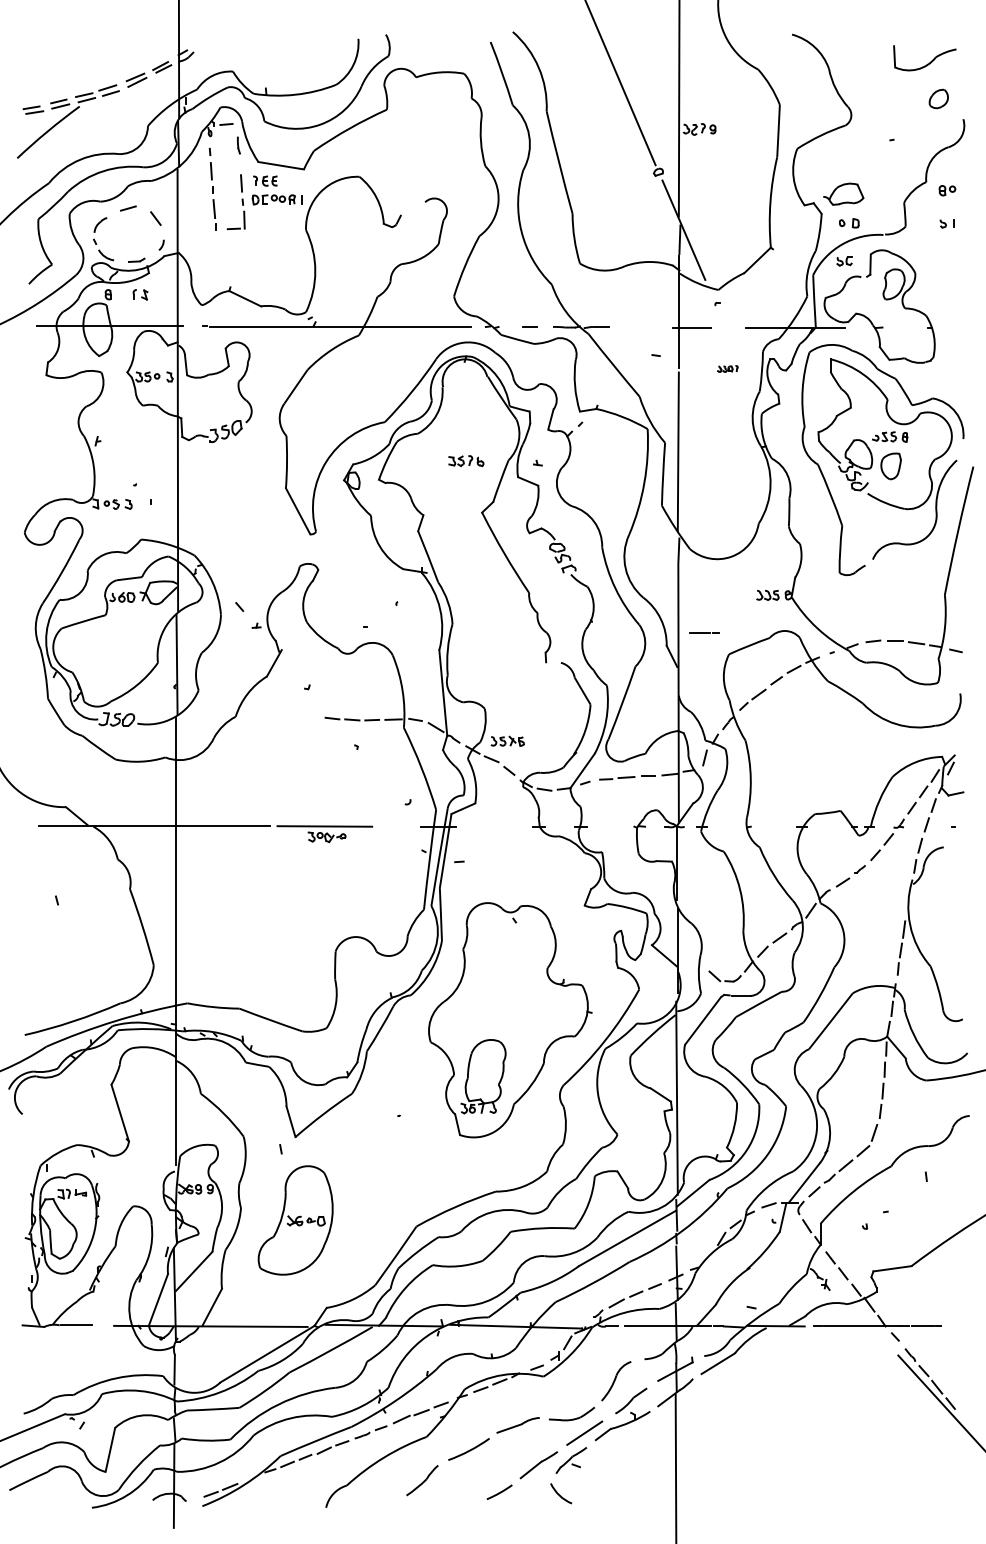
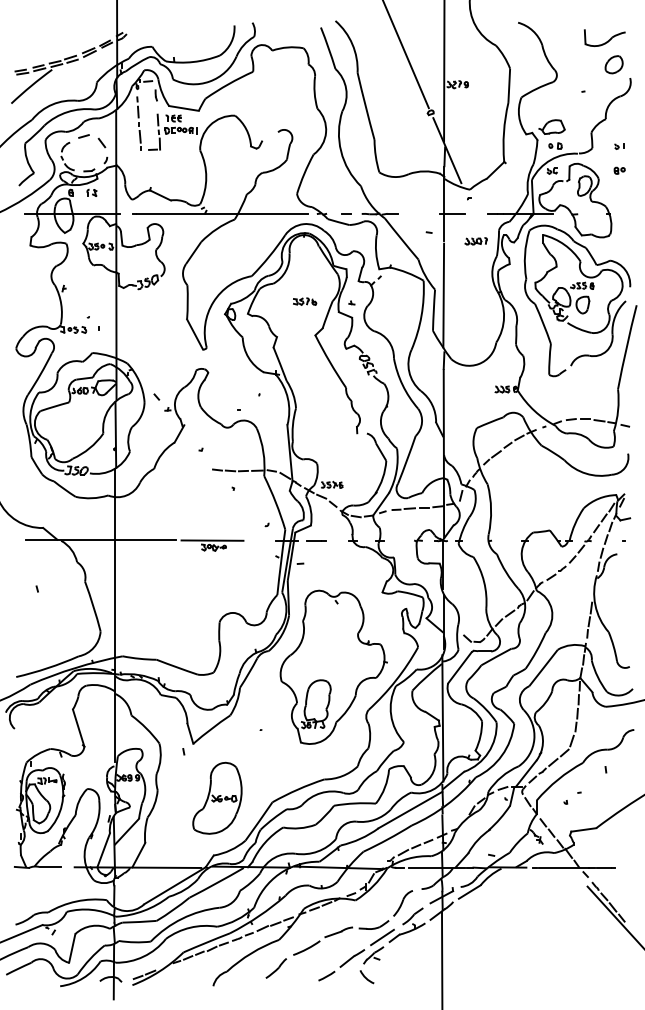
part: (937, 98) -> (613, 64), size x1.43
part: (947, 190) -> (619, 170), moved
part: (726, 369) -> (475, 241), size x1.67
line: (703, 632) -> (316, 540), moved
part: (295, 1219) -> (217, 797), moved

